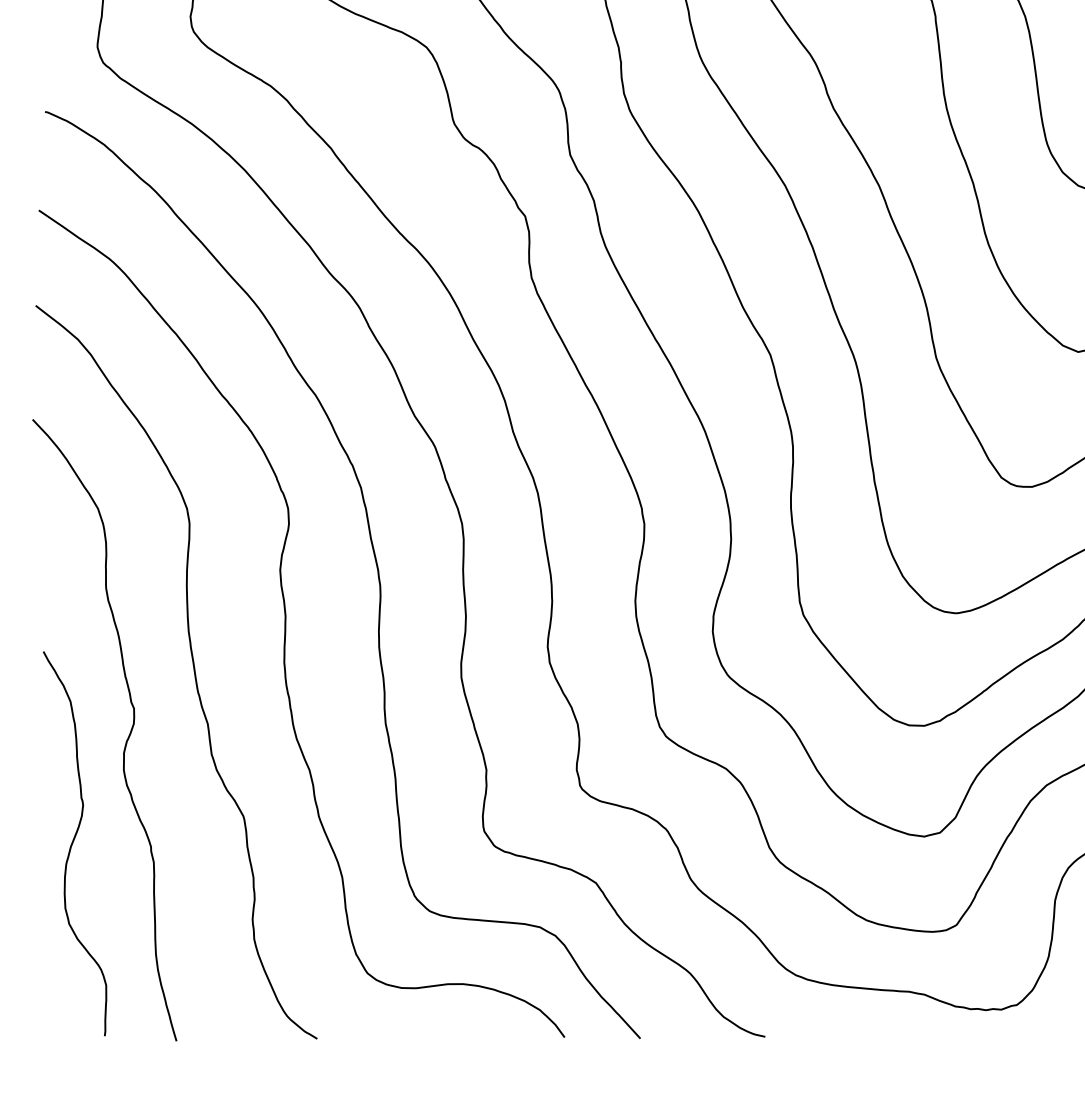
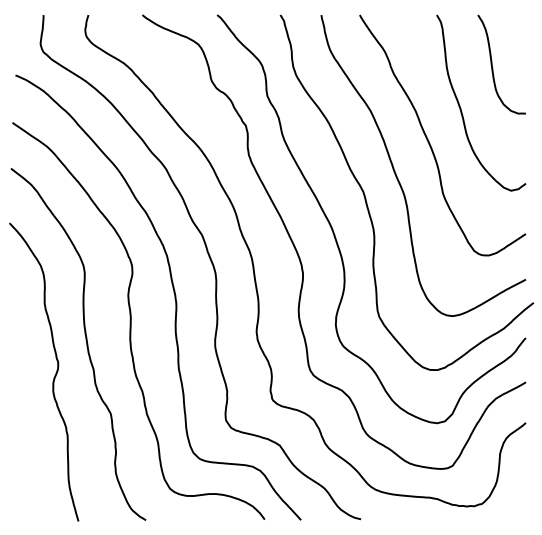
curve: (74, 843) -> (29, 426), removed

